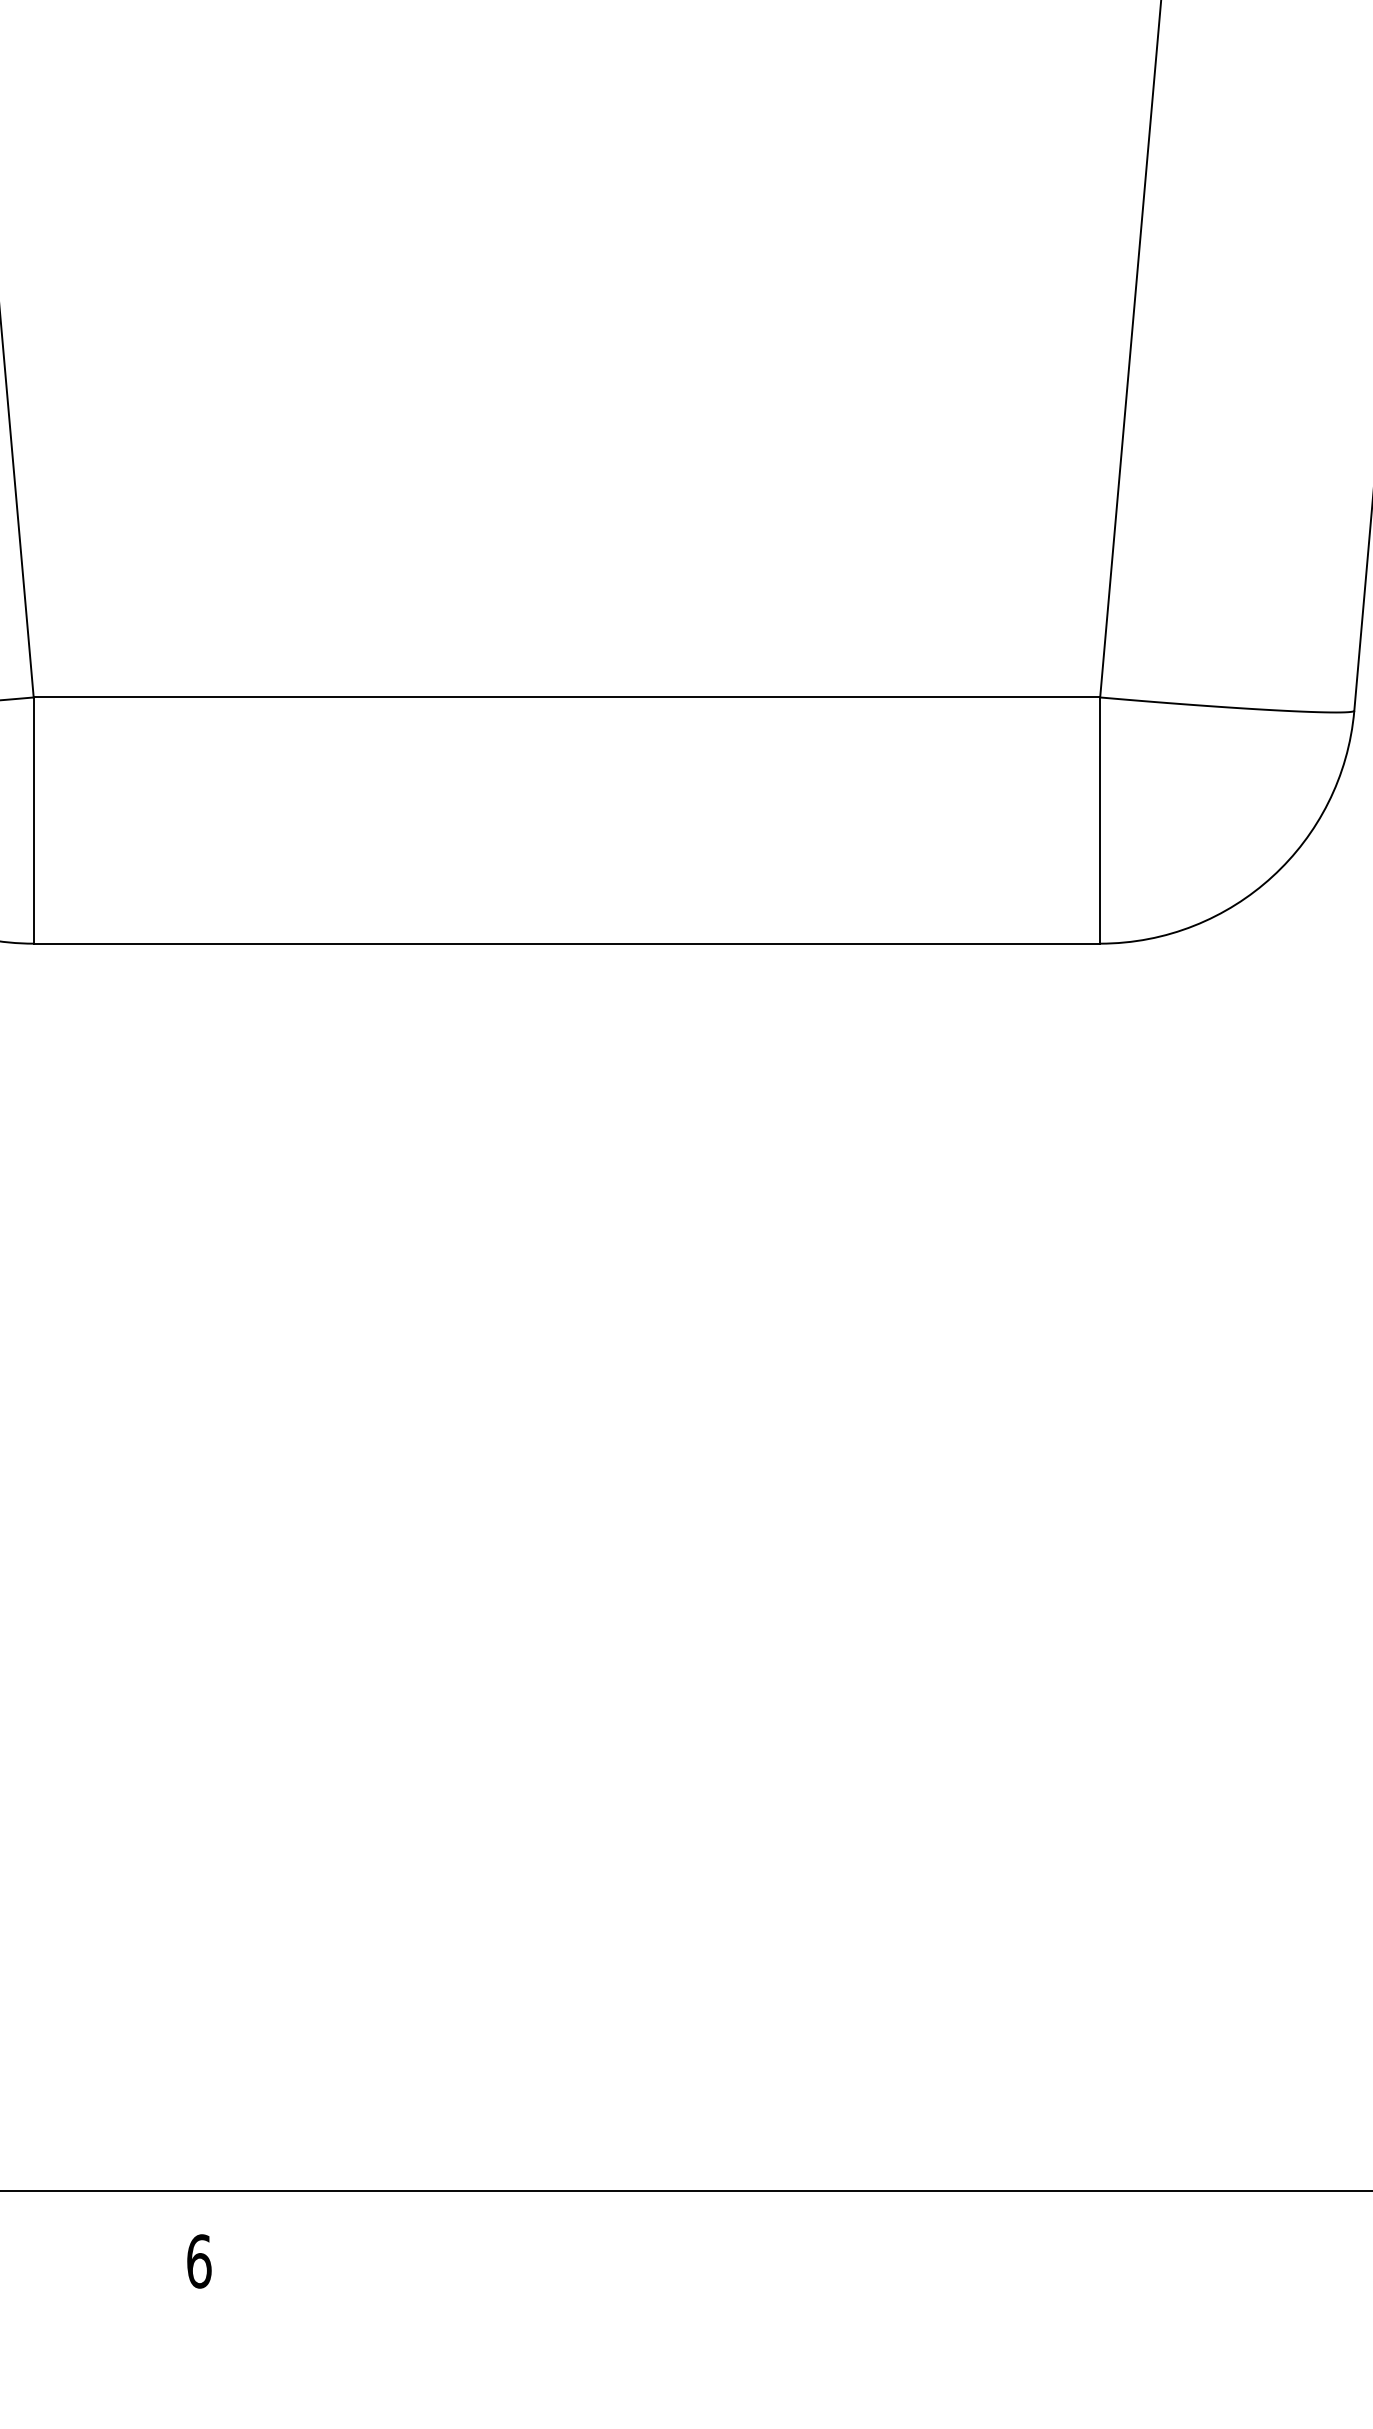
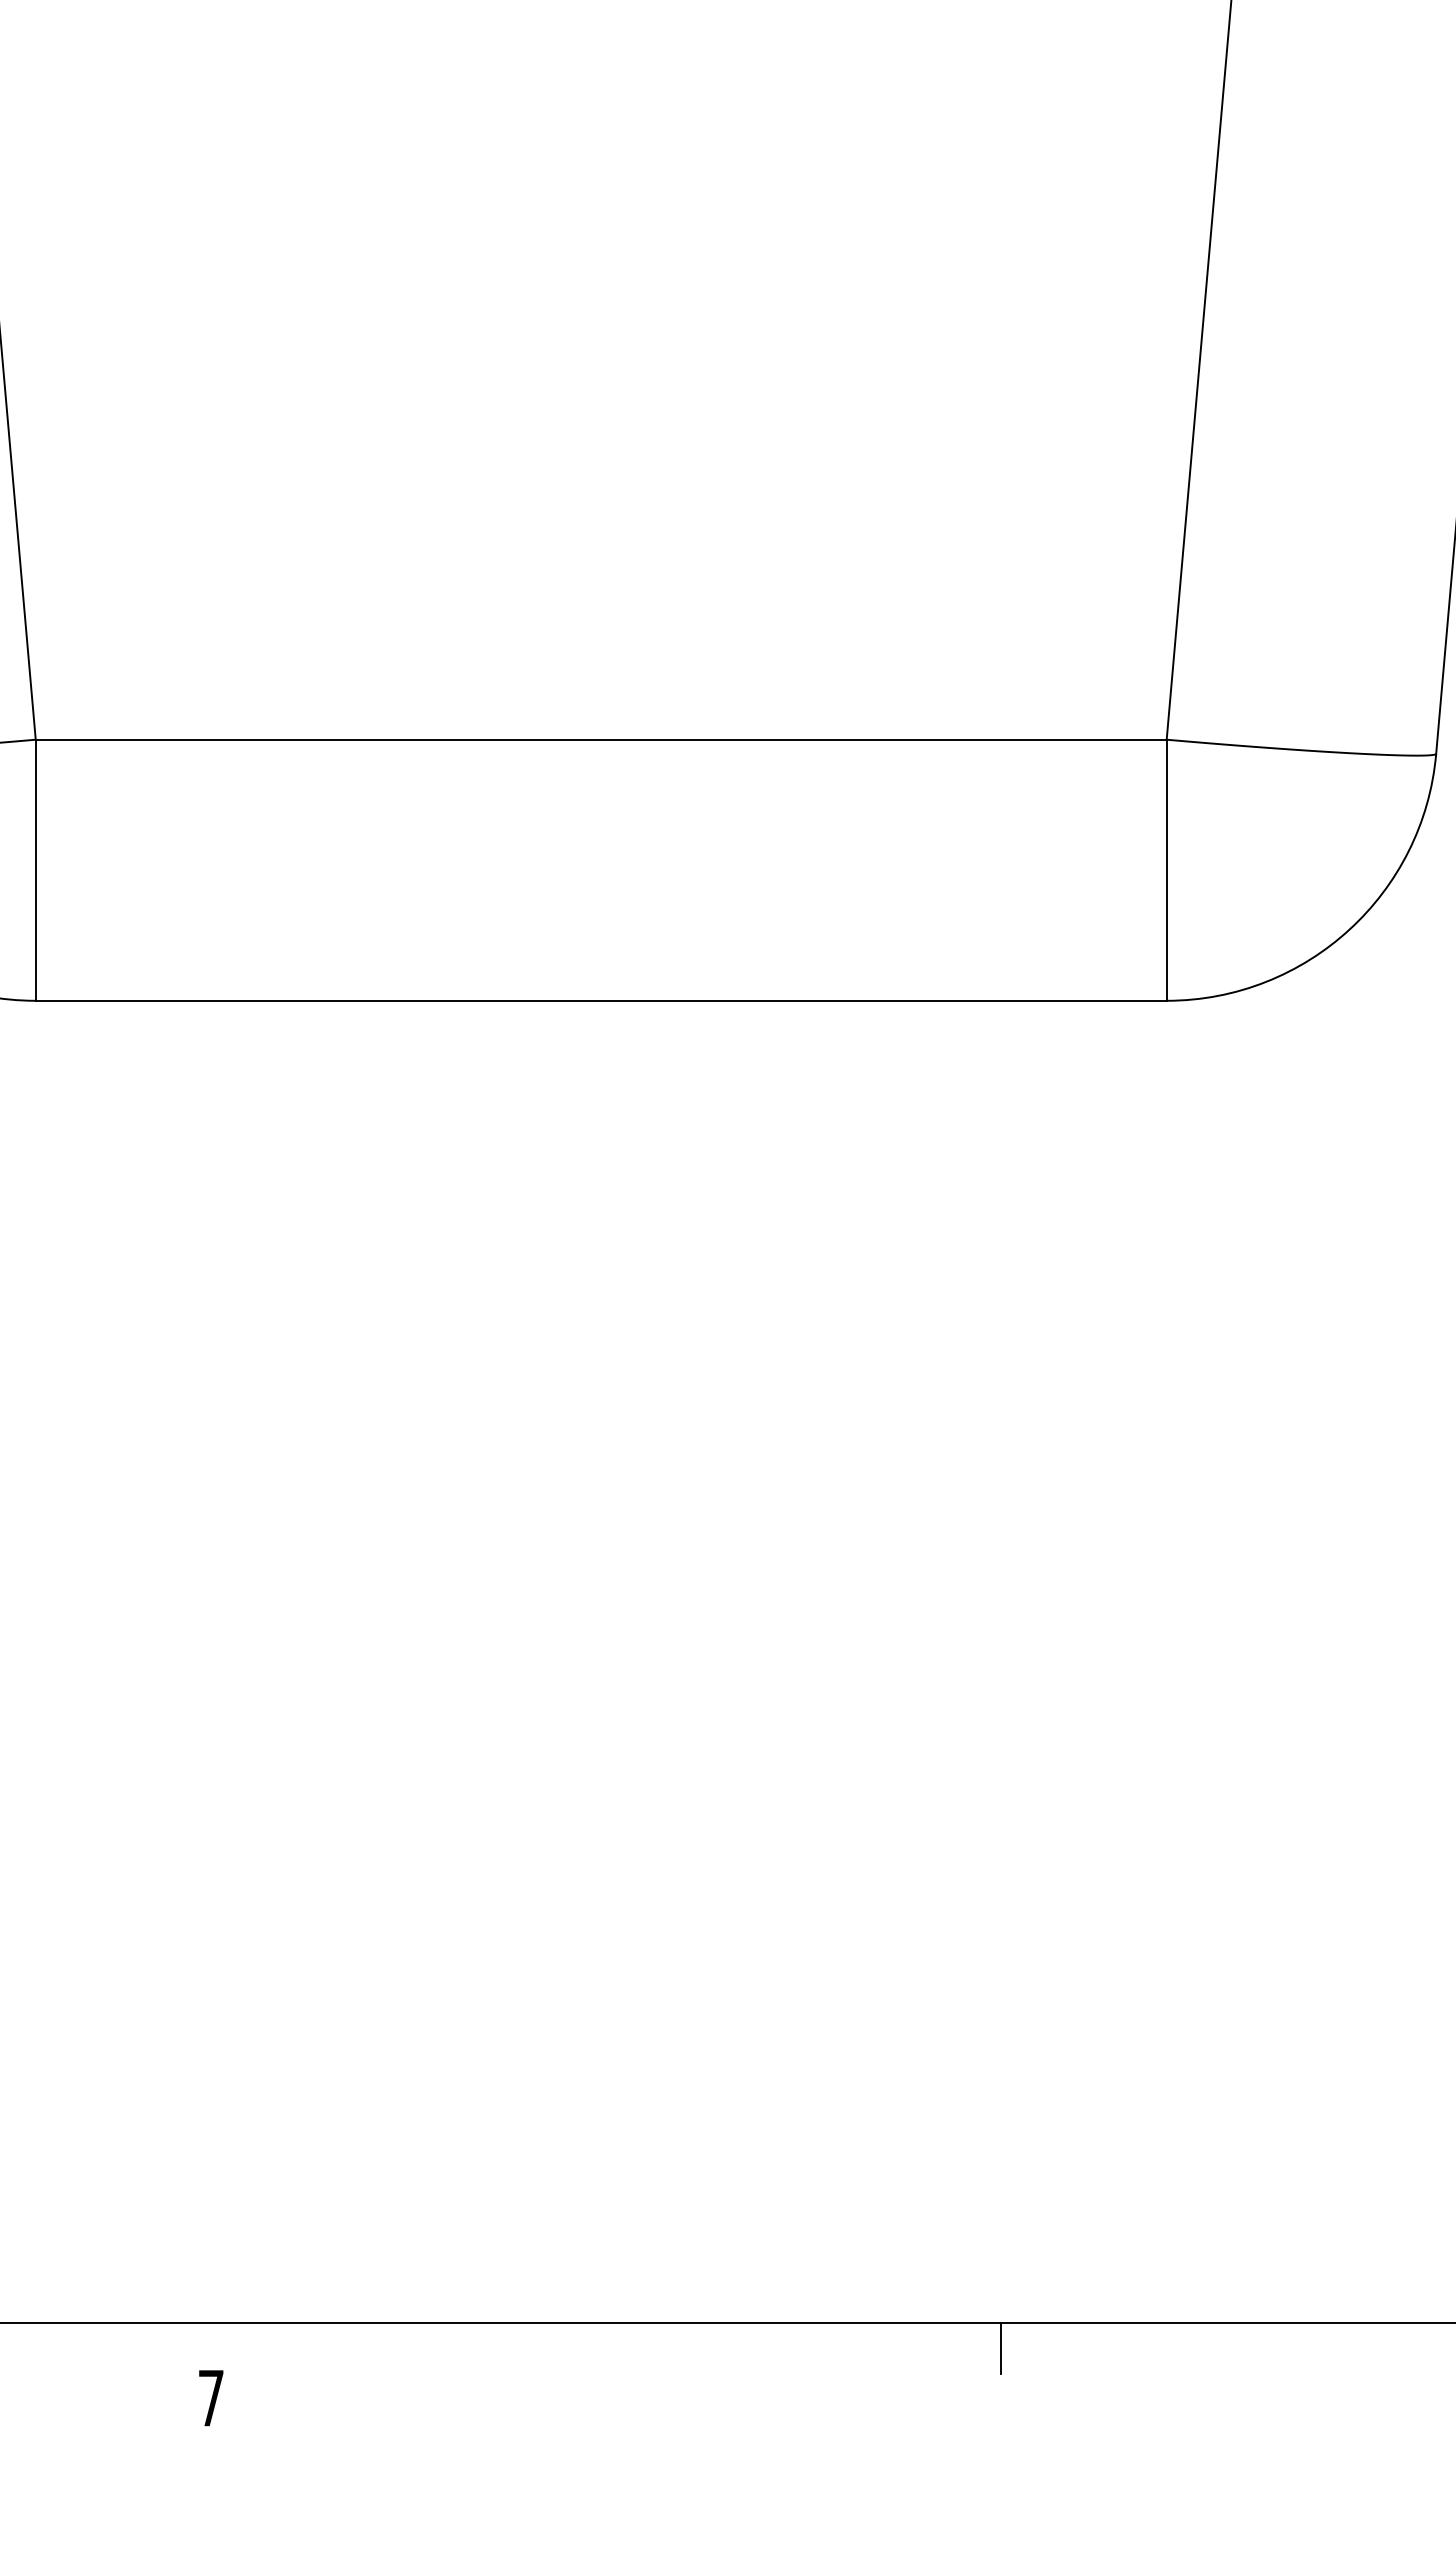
line: (944, 2214) -> (1001, 2348), added
text: (199, 2261) -> (211, 2398), 6 -> 7

